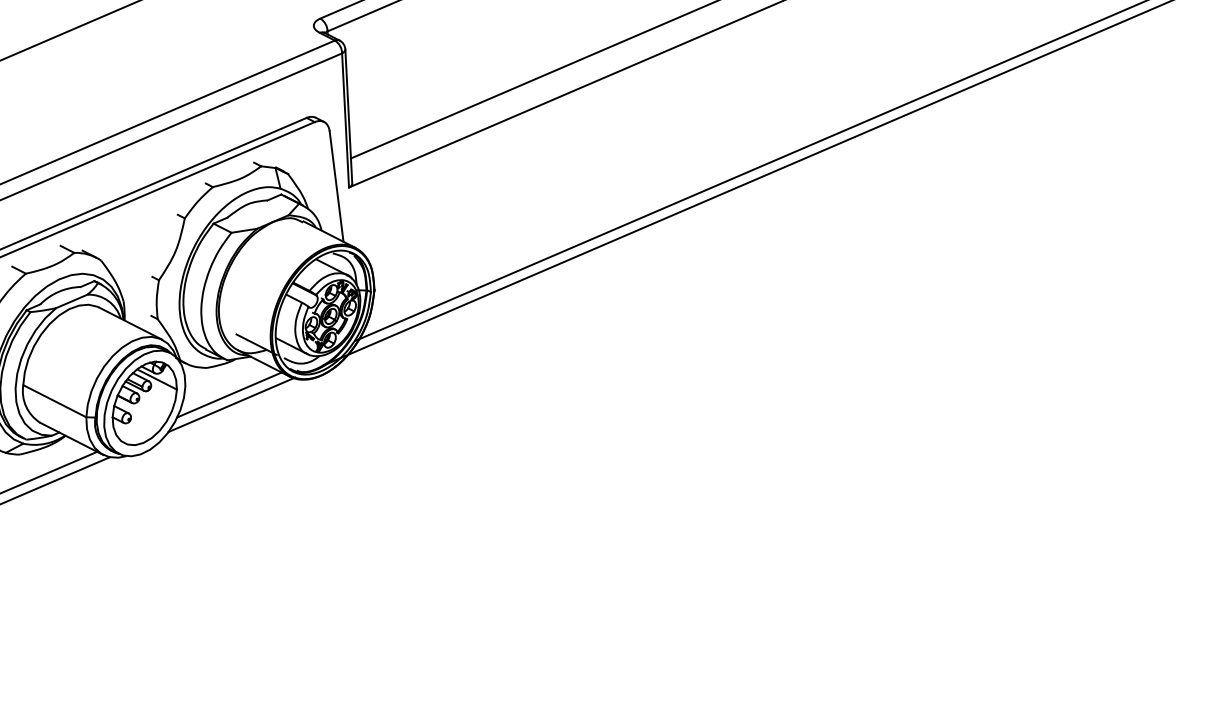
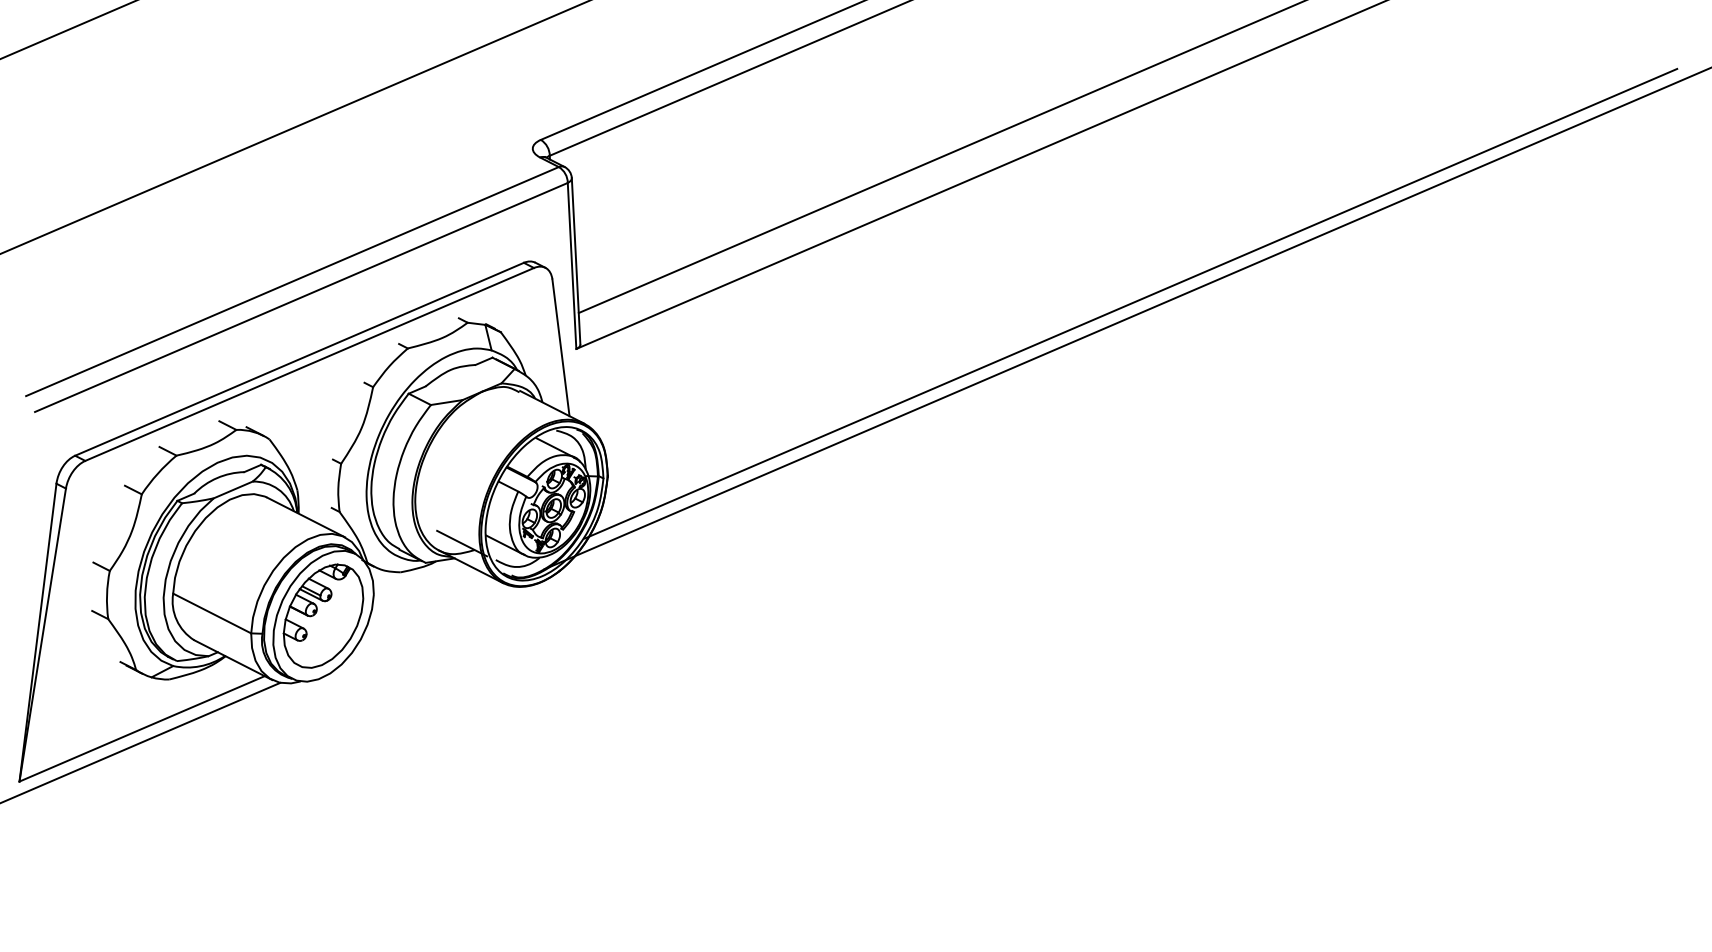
line: (156, 379) -> (338, 586), removed
line: (229, 394) -> (428, 605), removed
line: (231, 404) -> (431, 617), removed

